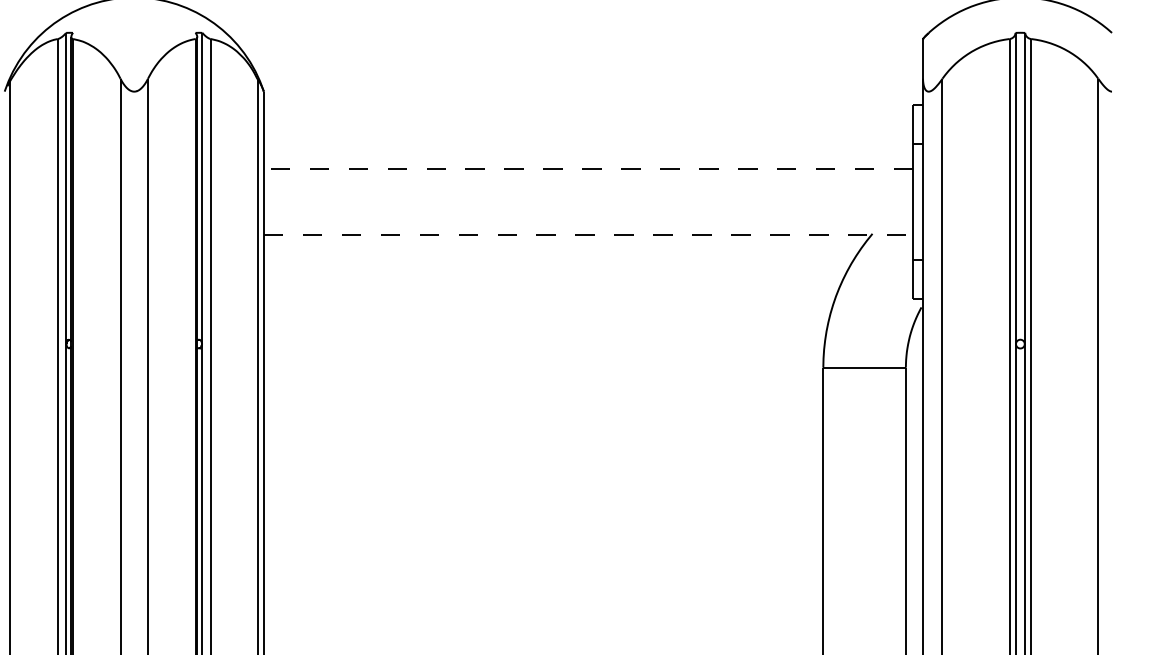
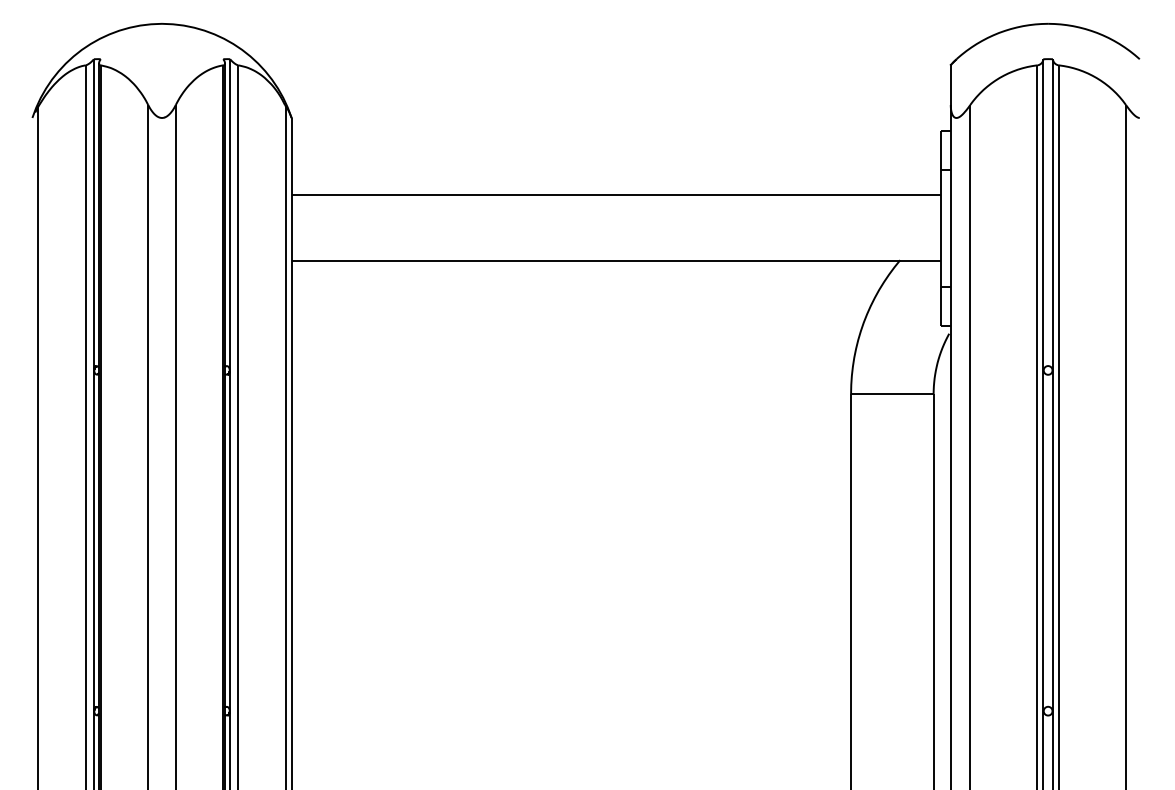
line: (588, 169) -> (616, 195), dashed -> solid
line: (588, 235) -> (616, 261), dashed -> solid

